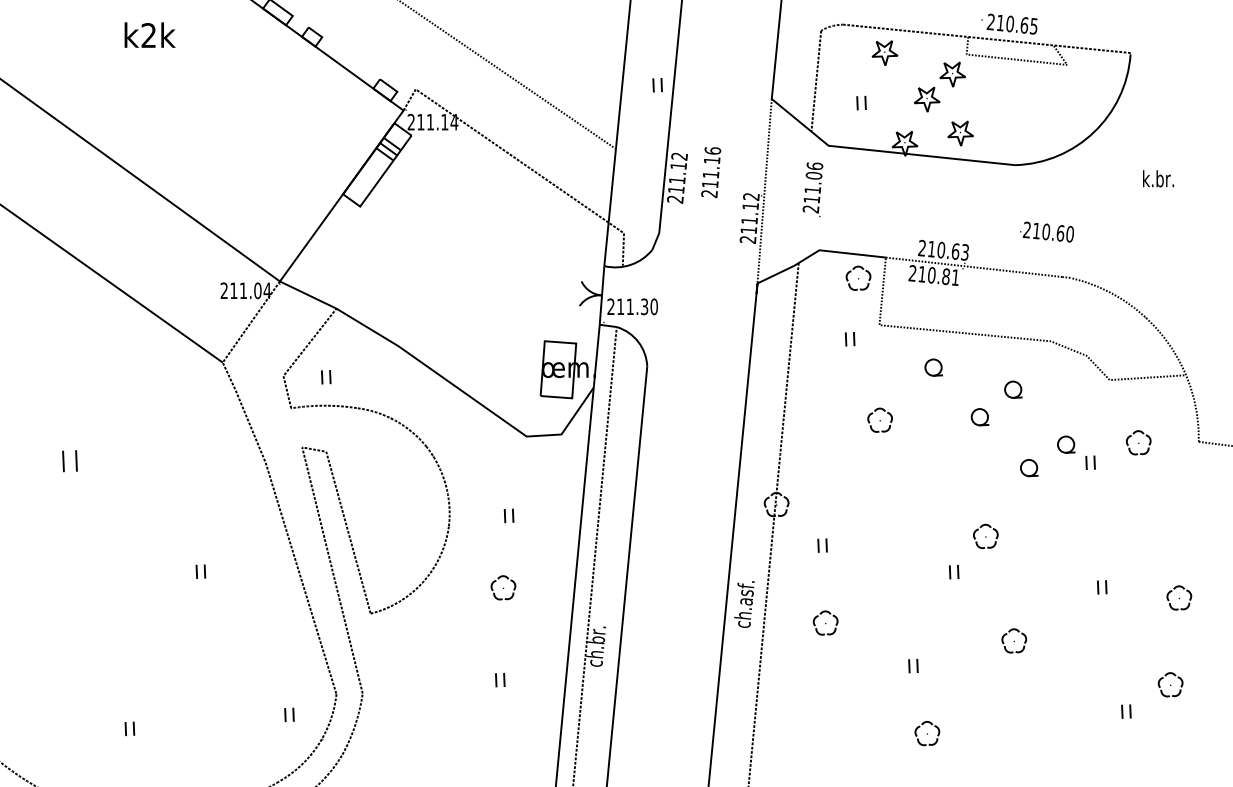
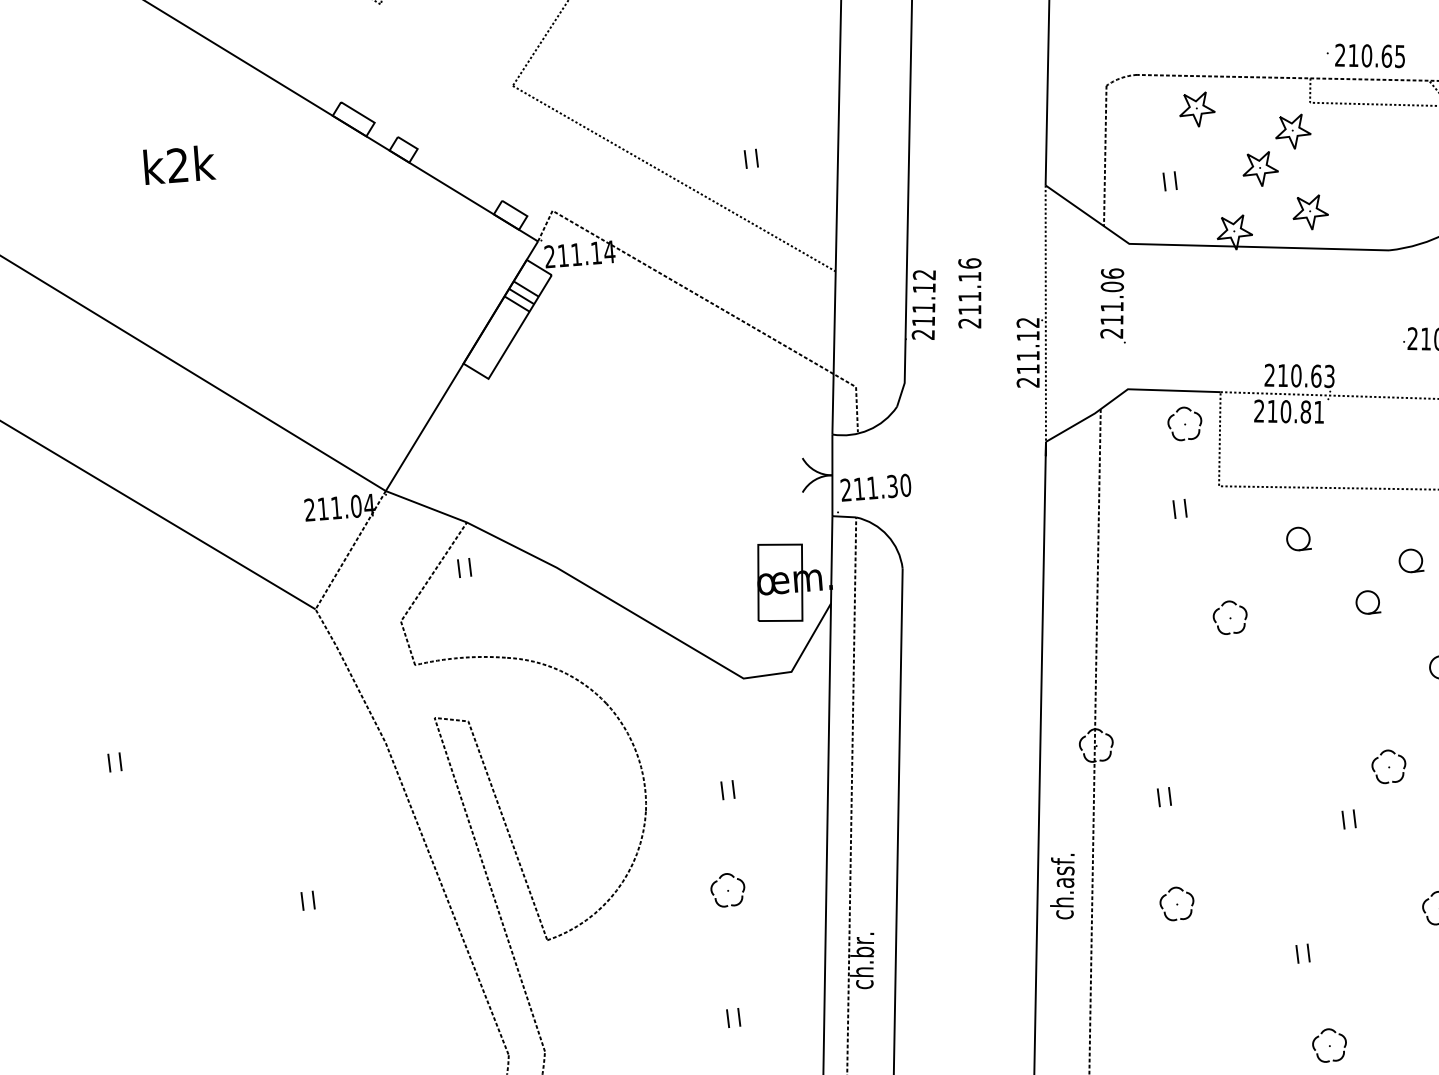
part: (657, 85) -> (751, 159), moved
part: (326, 377) -> (464, 568), moved
part: (69, 461) -> (114, 762), size x0.62

